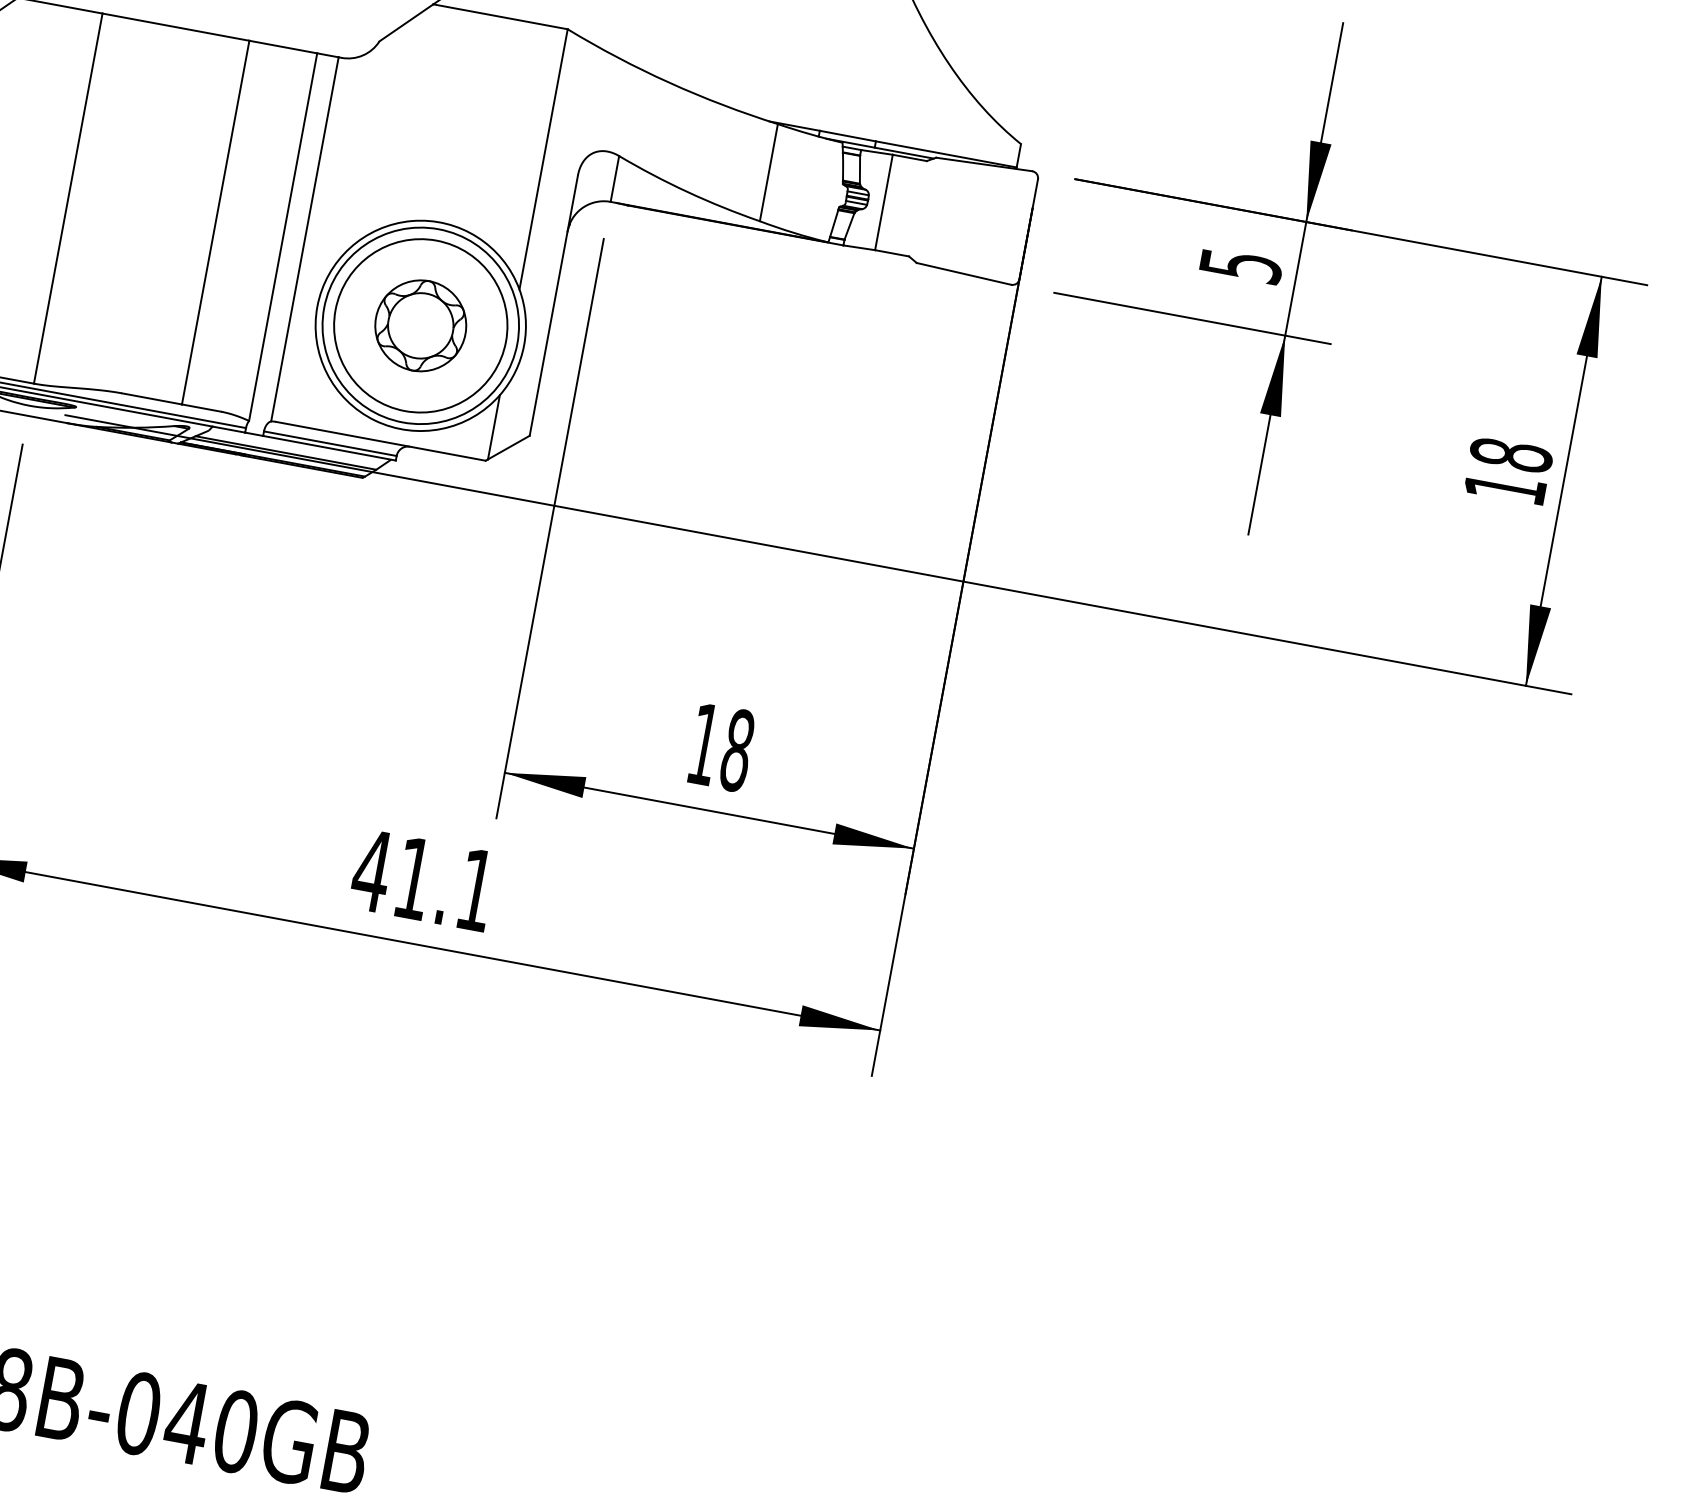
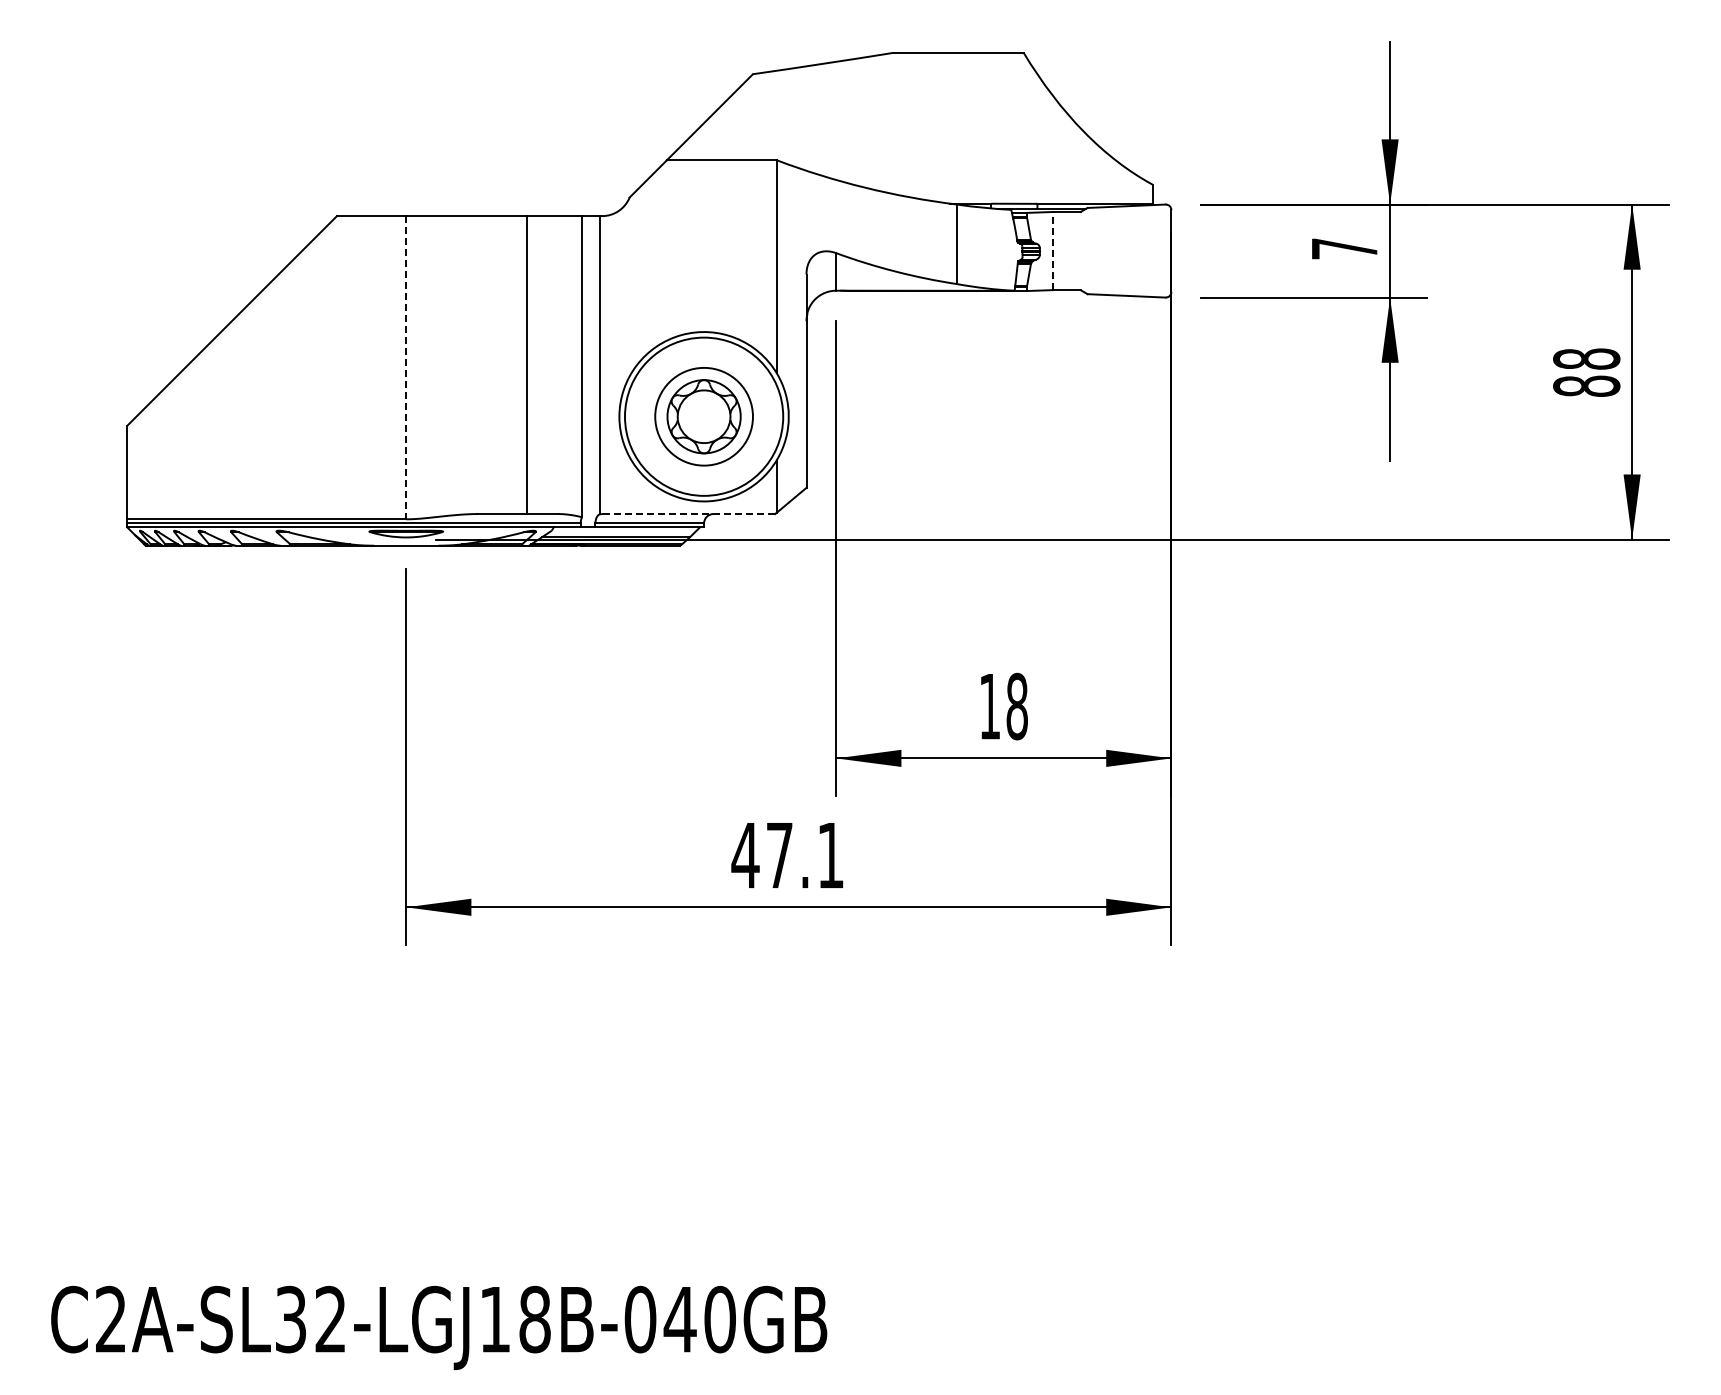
line: (68, 198) -> (406, 367), solid -> dashed
line: (883, 201) -> (1052, 250), solid -> dashed
text: (1241, 265) -> (1345, 248), 5 -> 7
circle: (420, 325) -> (703, 416), size x0.7
line: (380, 441) -> (689, 514), solid -> dashed
text: (1505, 487) -> (1586, 385), 18 -> 88
text: (413, 878) -> (779, 855), 41.1 -> 47.1

